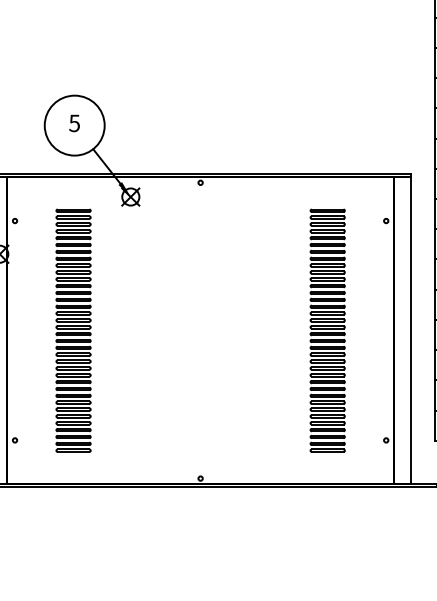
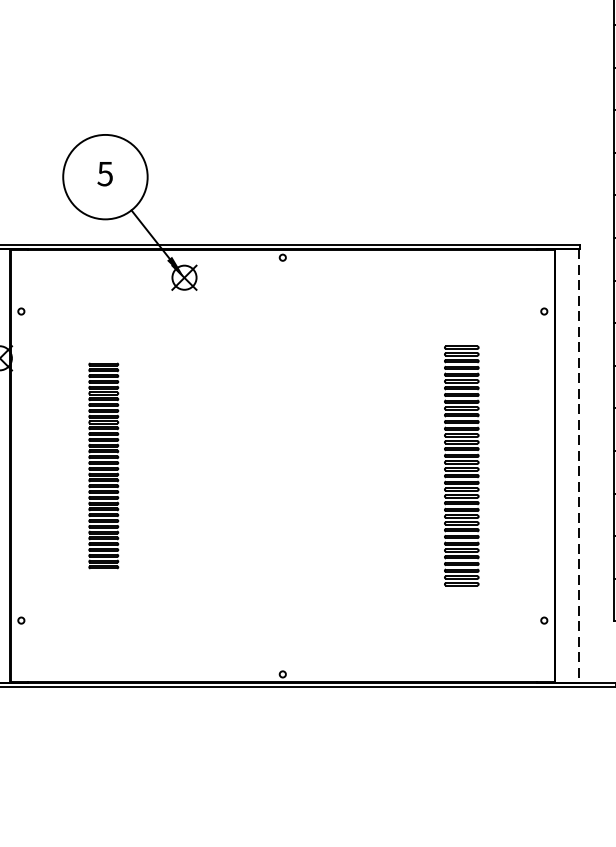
part: (73, 330) -> (103, 465), size x0.6
part: (327, 330) -> (461, 465), size x0.7
line: (410, 330) -> (578, 465), solid -> dashed

